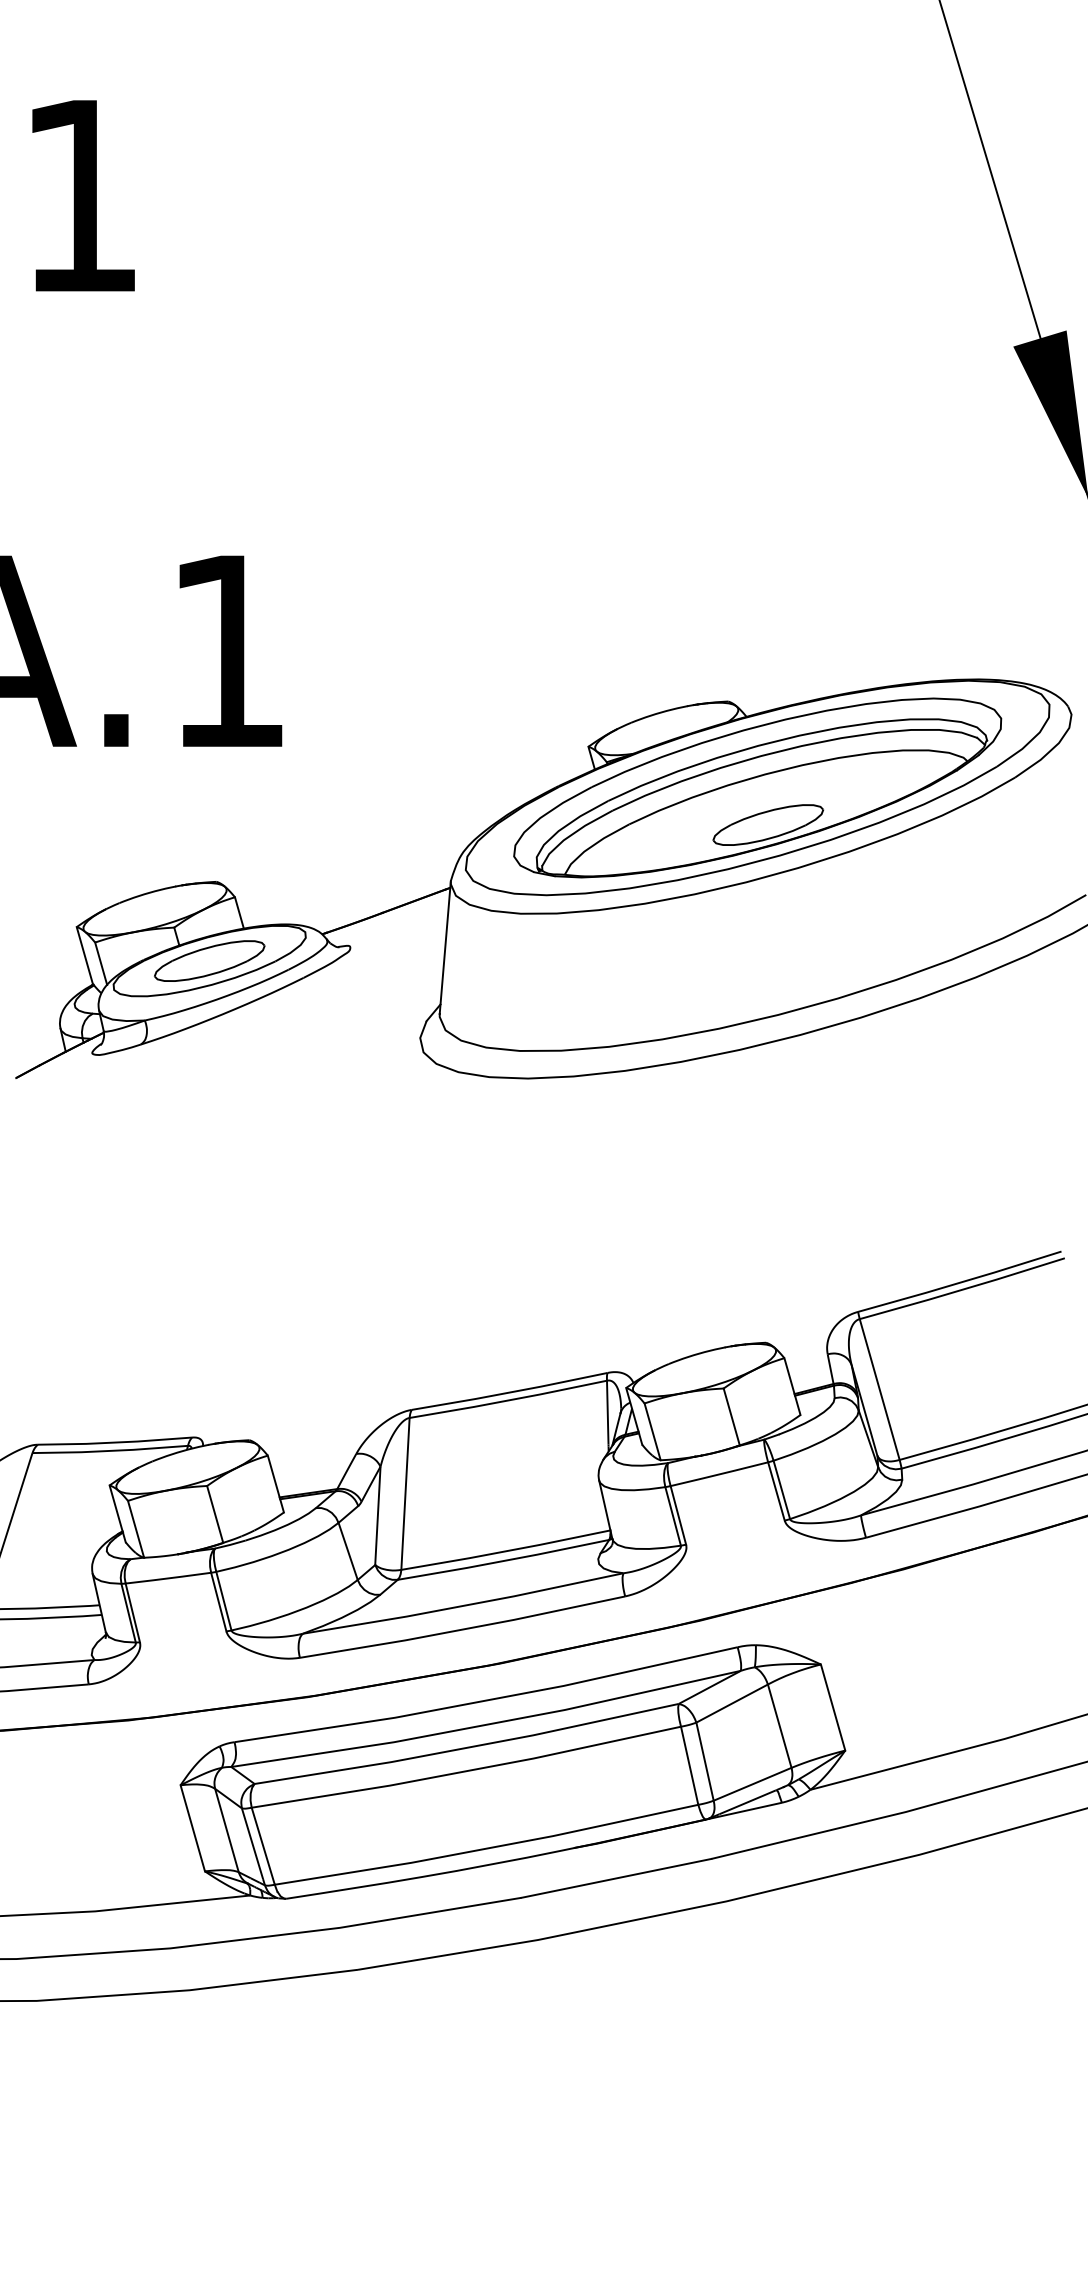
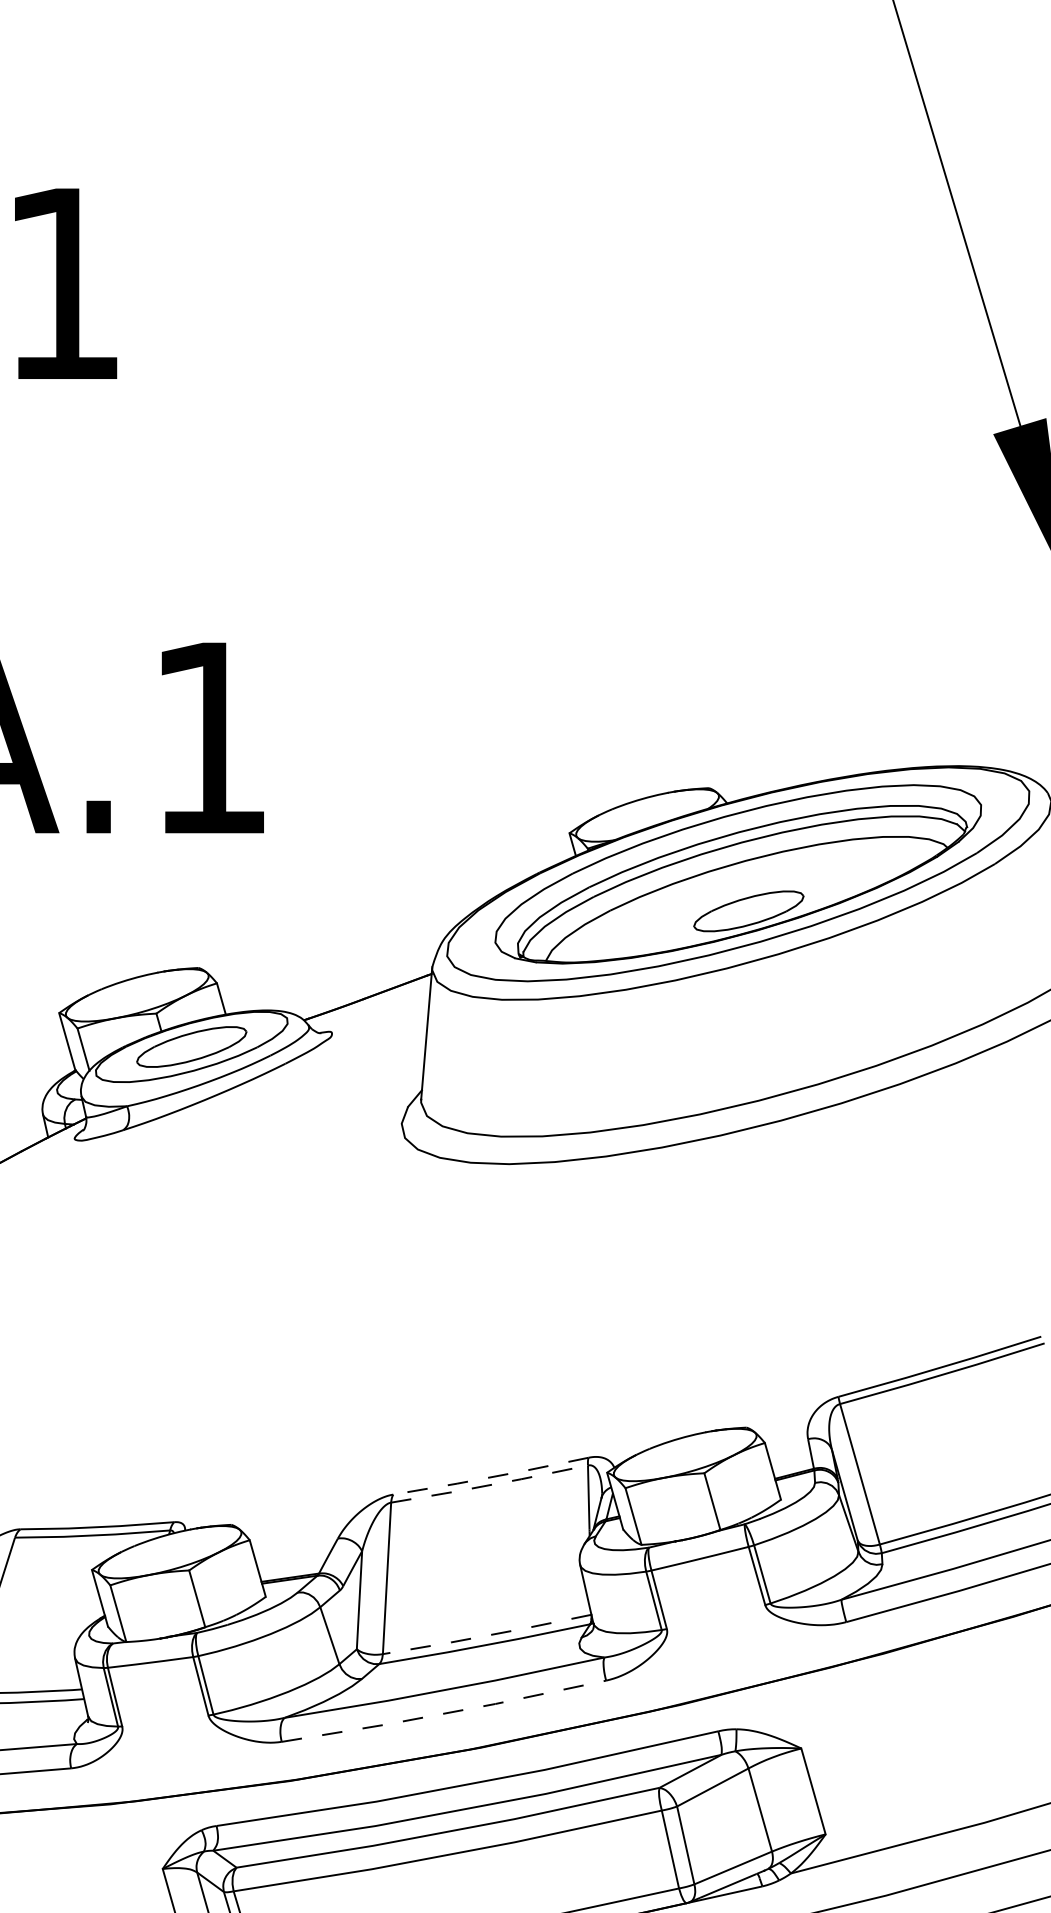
line: (509, 1392) -> (490, 1477), solid -> dashed
line: (508, 1400) -> (489, 1485), solid -> dashed
line: (505, 1551) -> (486, 1635), solid -> dashed
line: (463, 1629) -> (444, 1713), solid -> dashed

